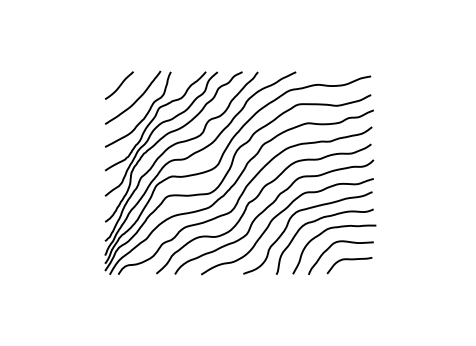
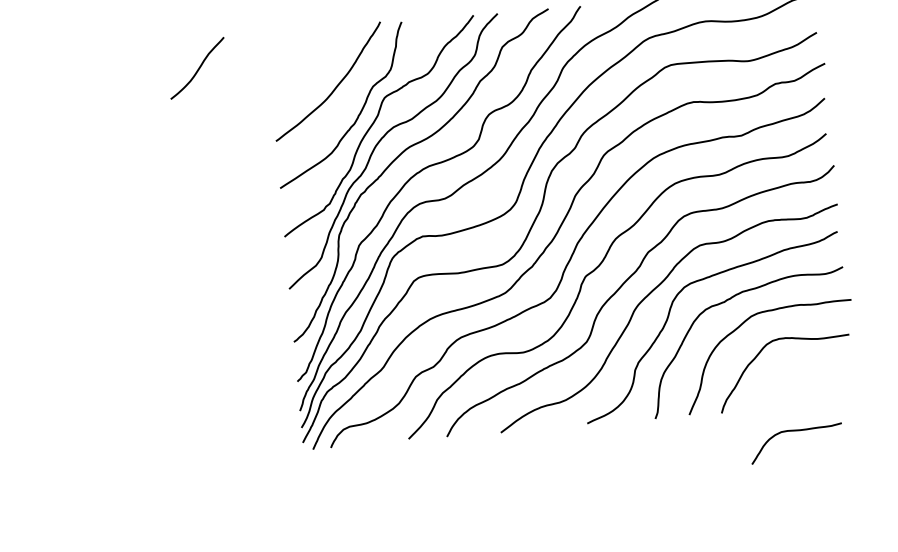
curve: (119, 85) -> (197, 68), moved
curve: (349, 260) -> (795, 432), moved

